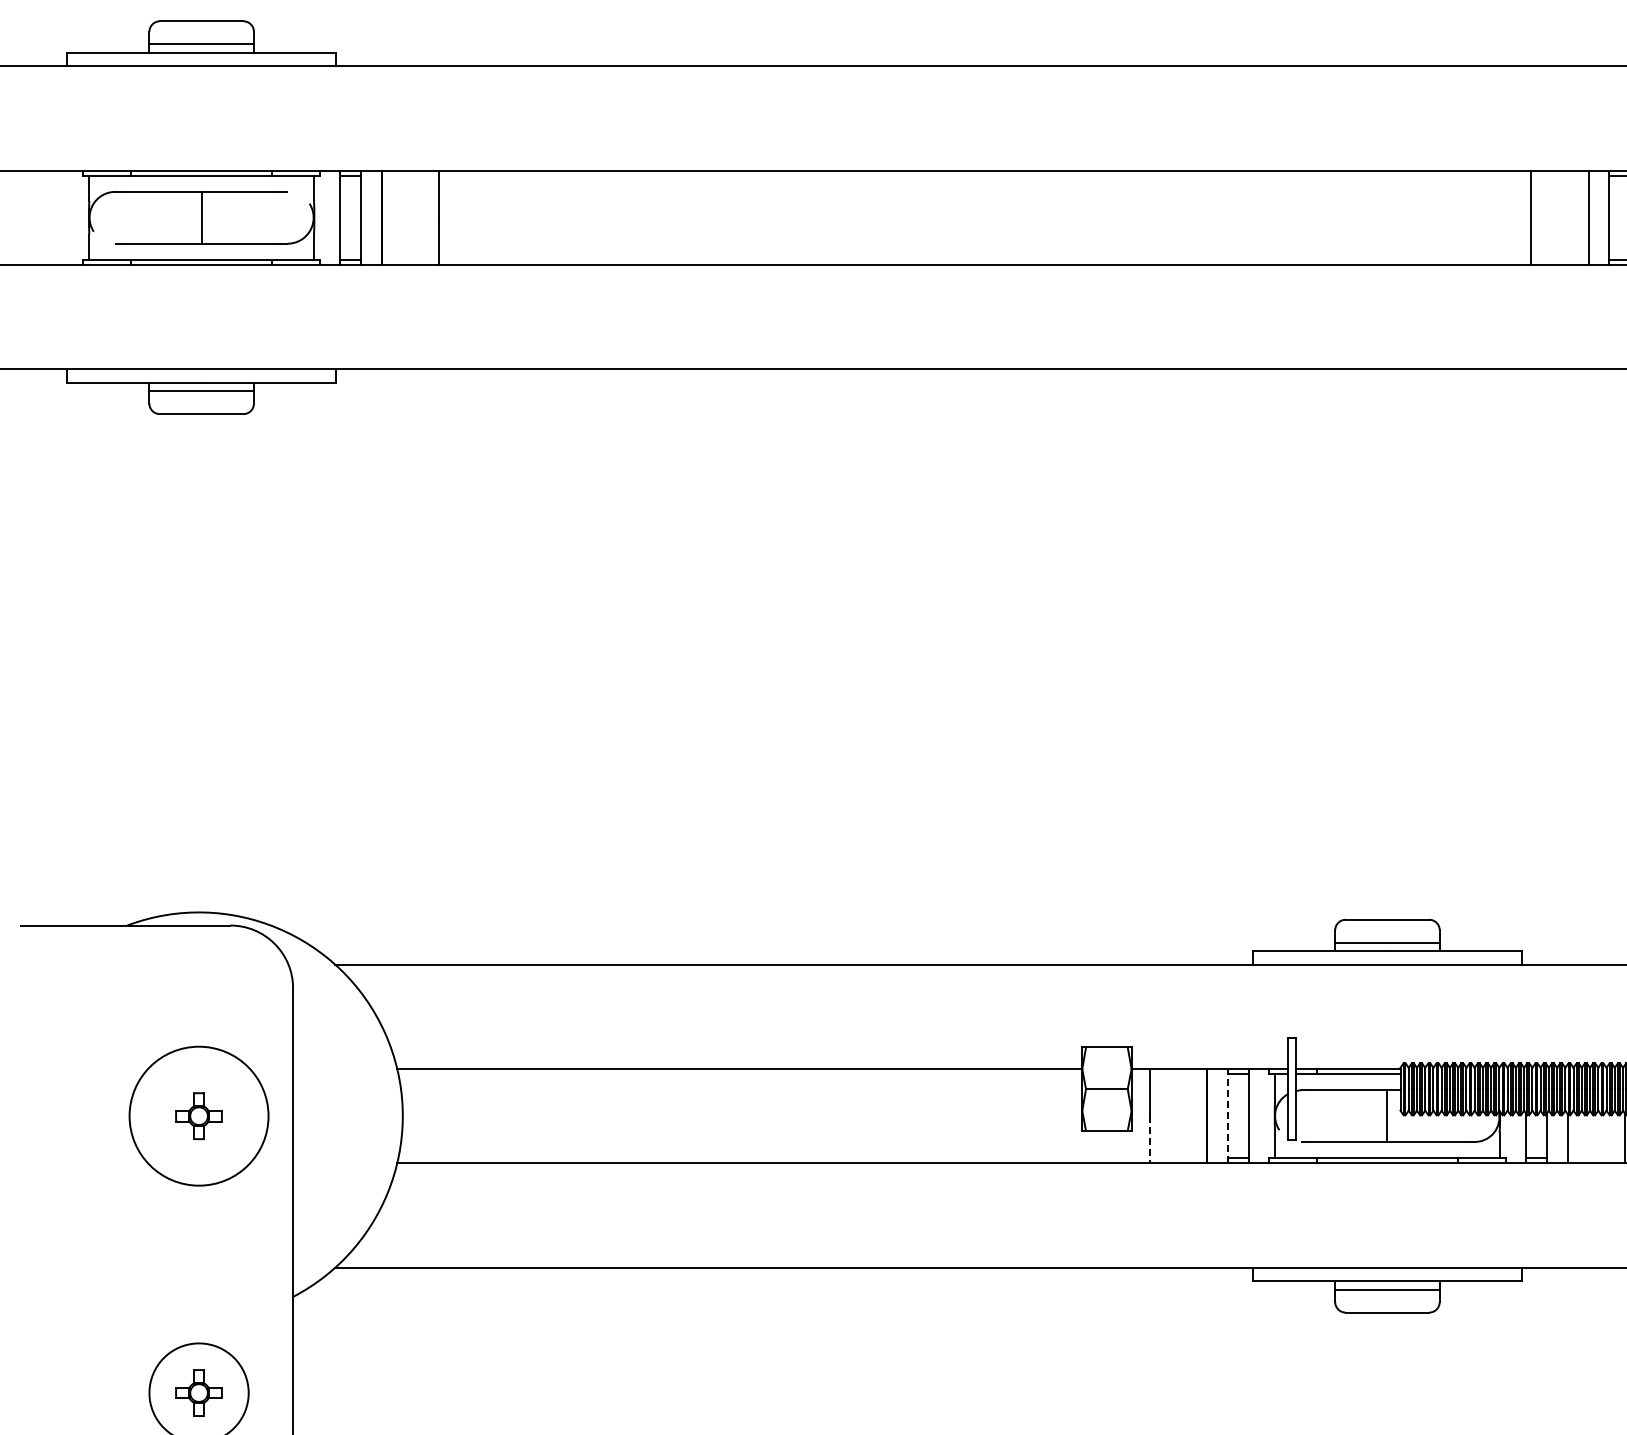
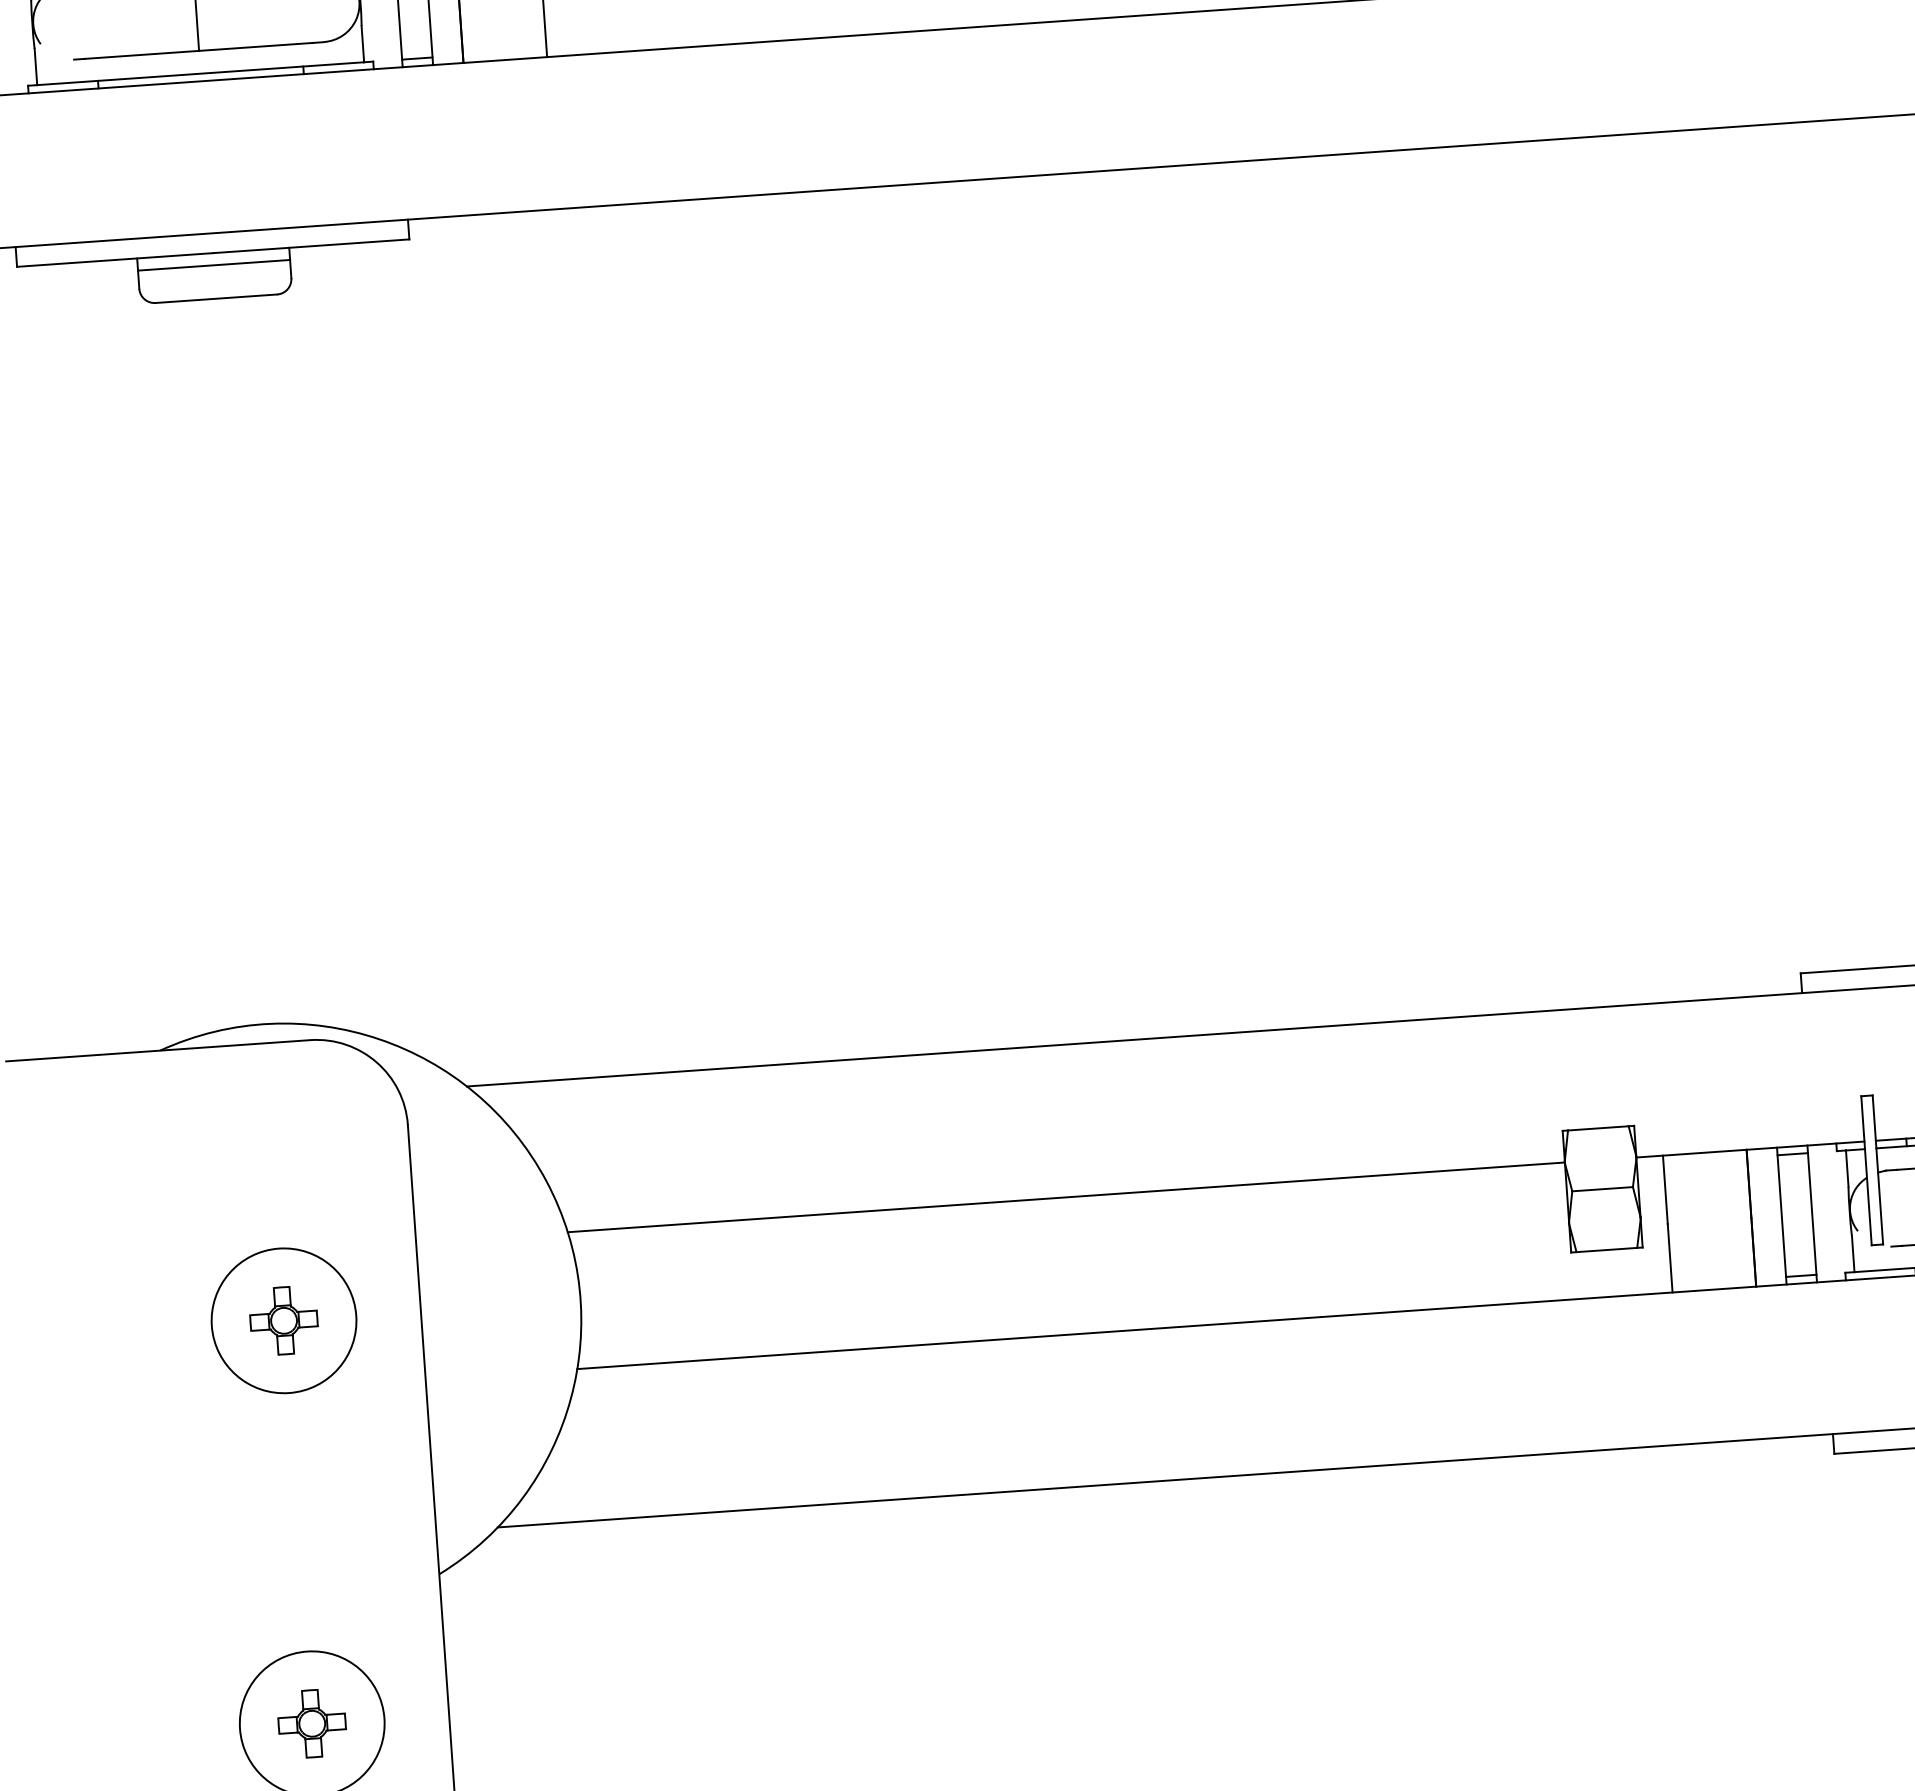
circle: (198, 1115) -> (283, 1319), size x0.71
line: (1228, 1115) -> (1782, 1215), dashed -> solid
line: (1149, 1139) -> (1669, 1258), dashed -> solid

